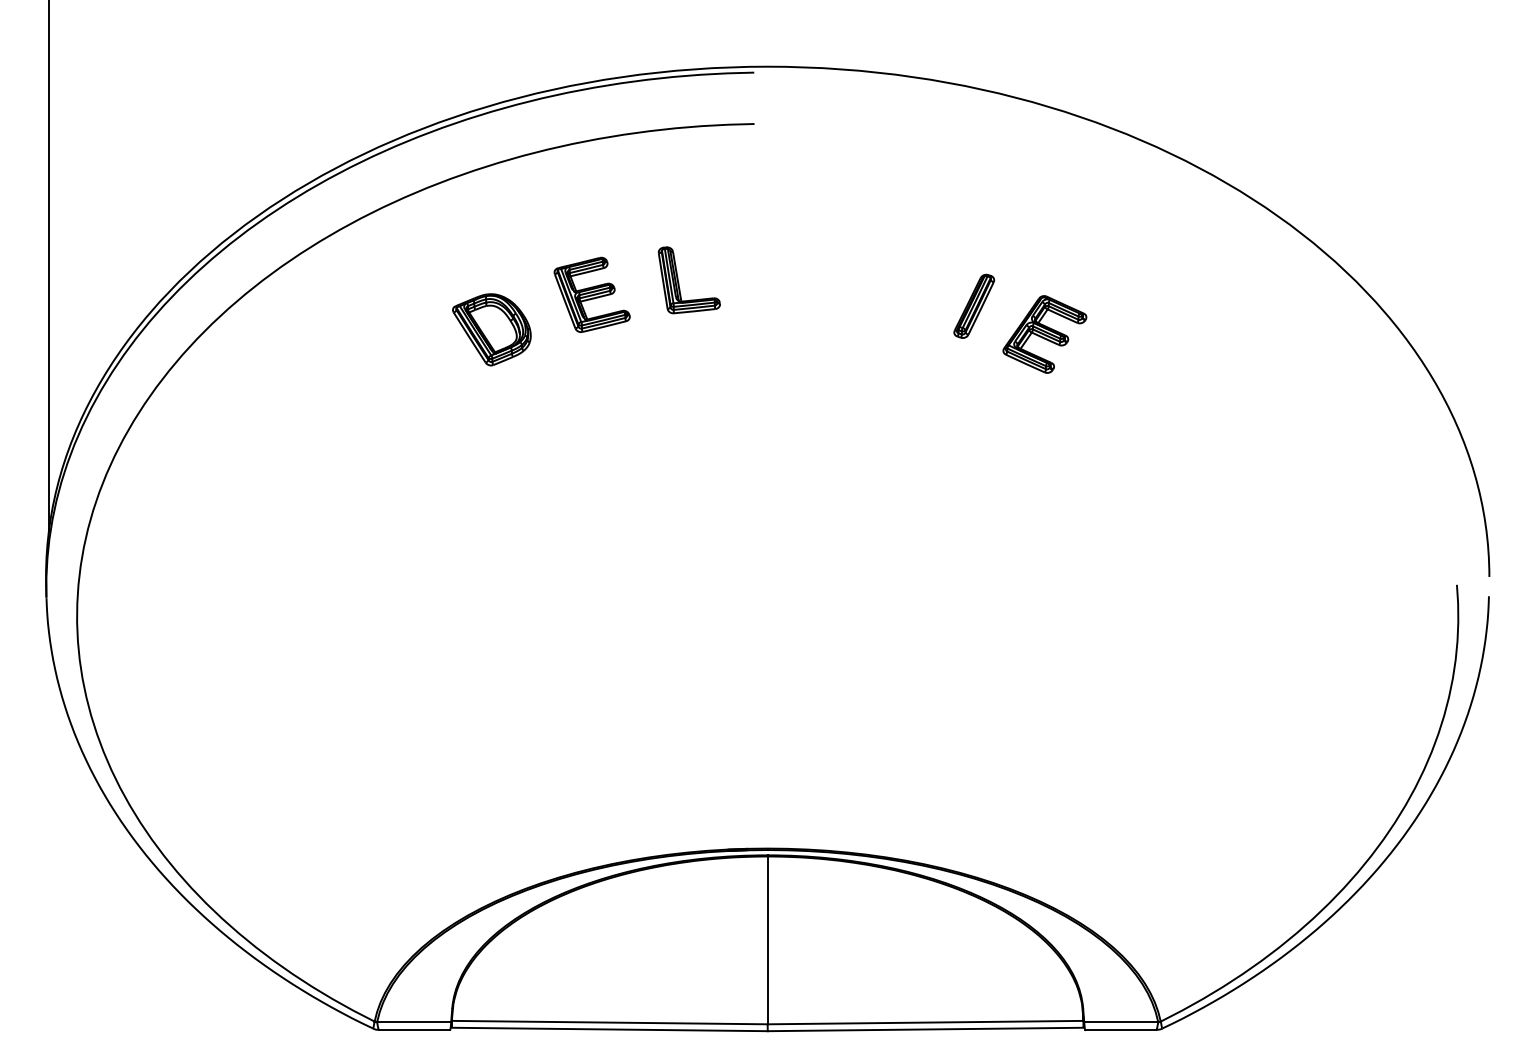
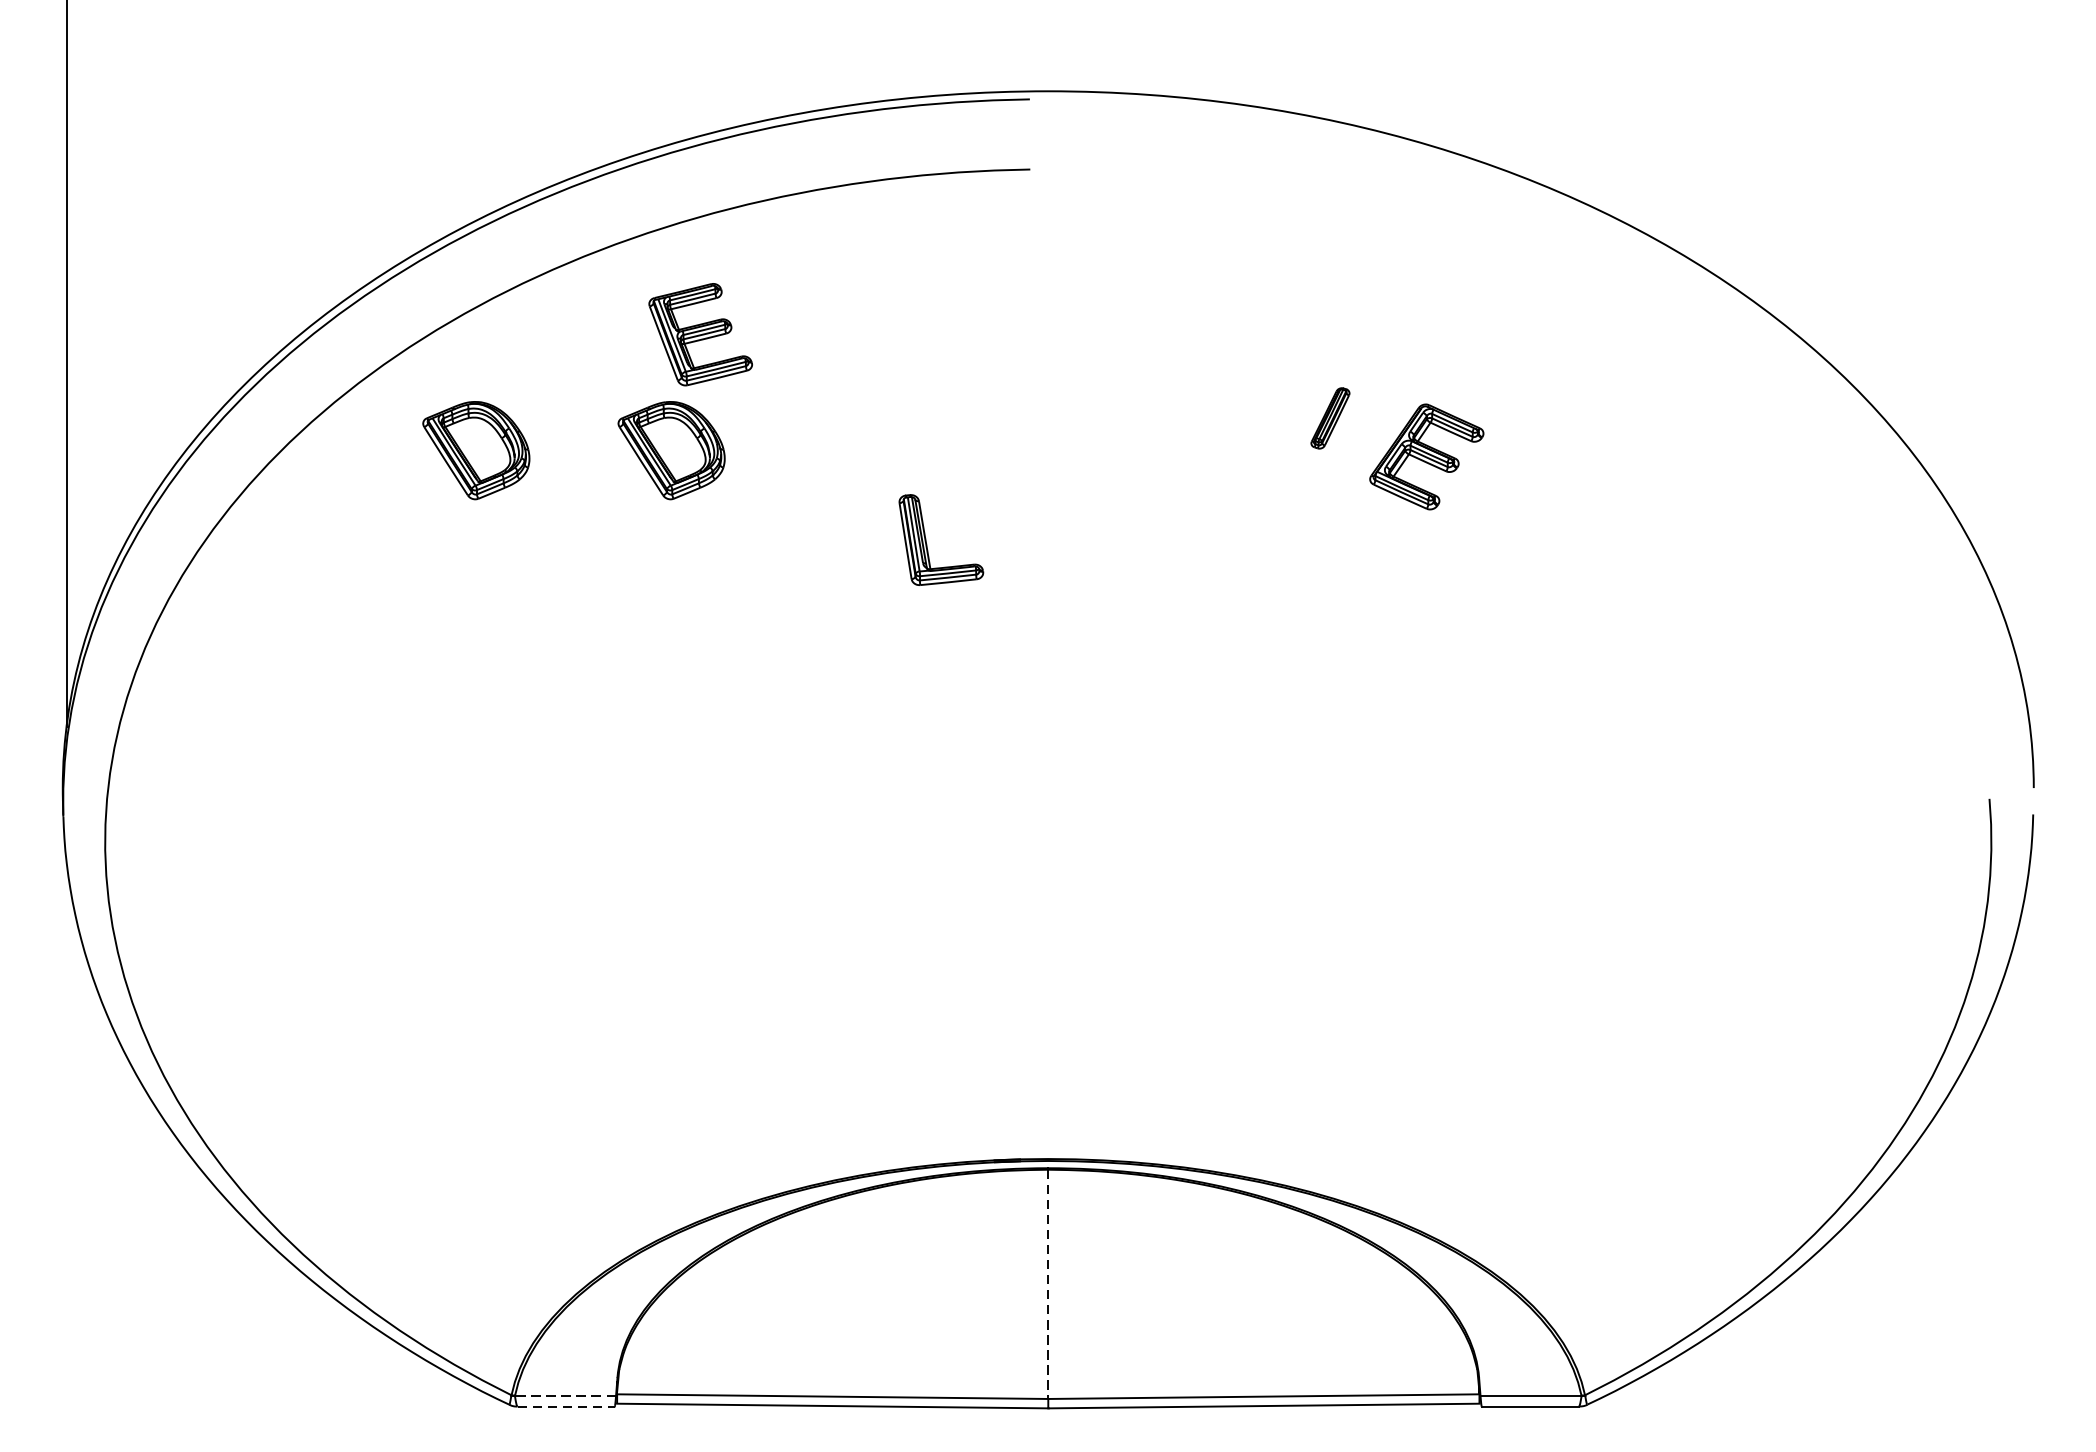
part: (679, 282) -> (927, 543), moved
part: (591, 294) -> (699, 334), moved
part: (974, 305) -> (1330, 417), size x0.7
part: (348, 329) -> (475, 450), added
line: (767, 940) -> (1048, 1284), solid -> dashed
line: (414, 1022) -> (565, 1396), solid -> dashed
line: (414, 1029) -> (565, 1406), solid -> dashed

